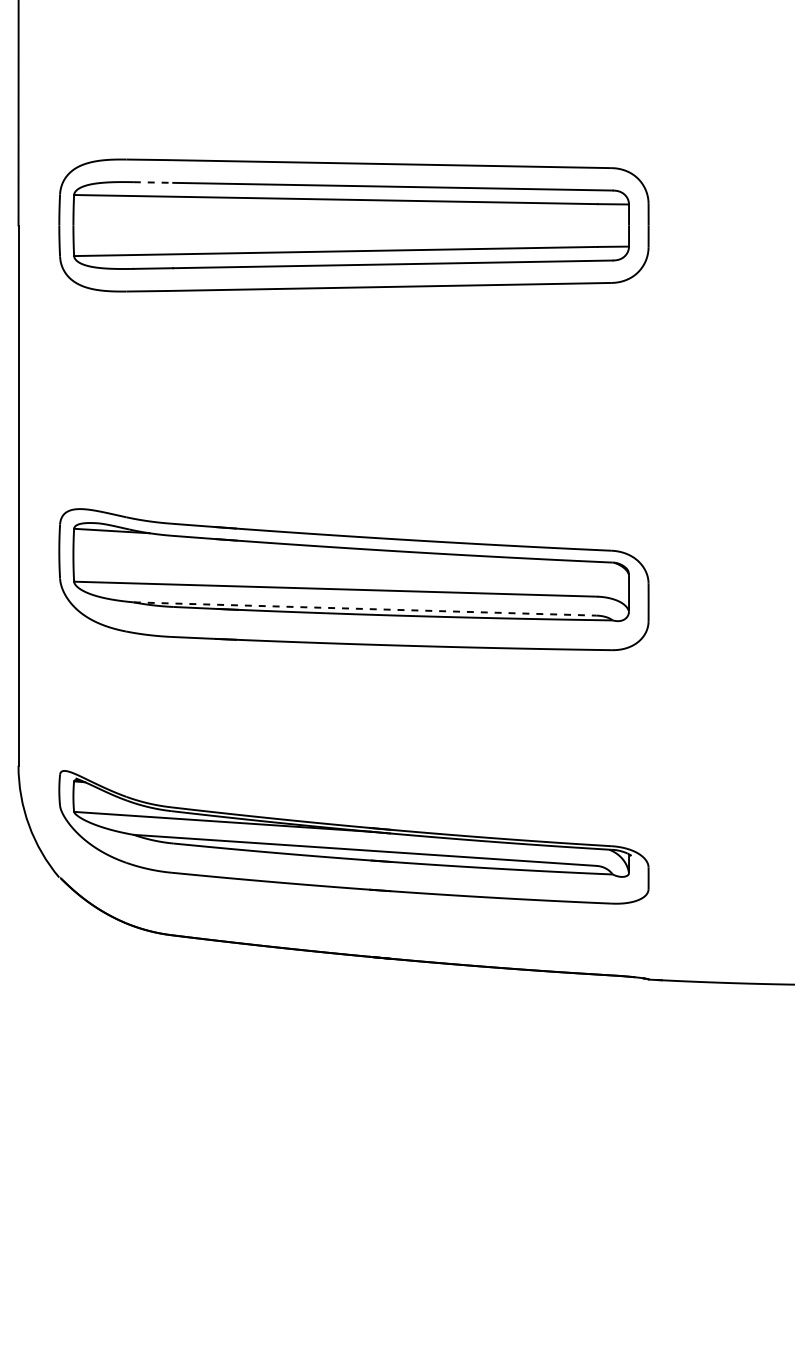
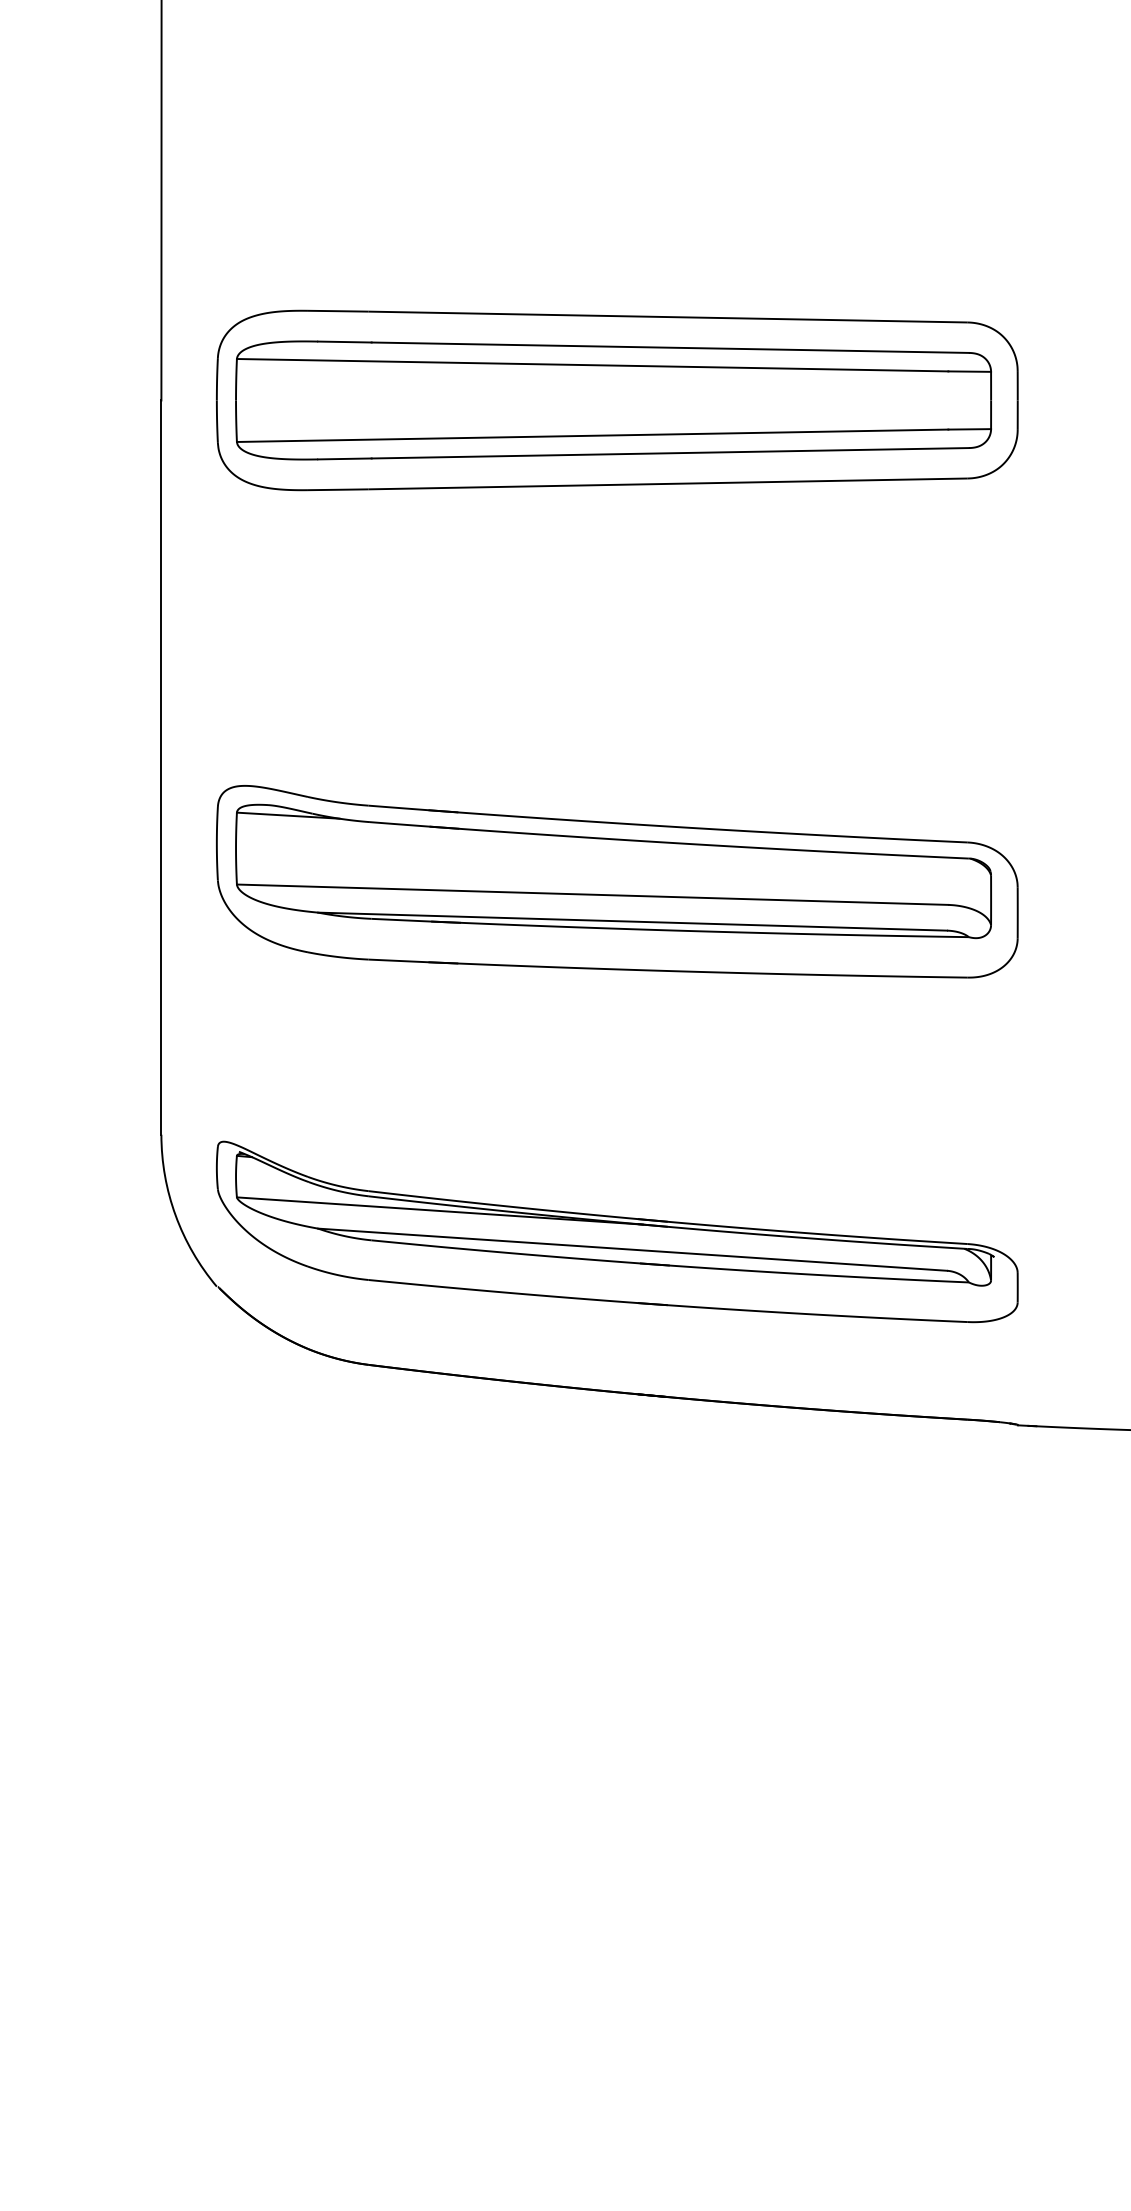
line: (153, 182) -> (344, 342), dashed -> solid
line: (365, 608) -> (632, 921), dashed -> solid

